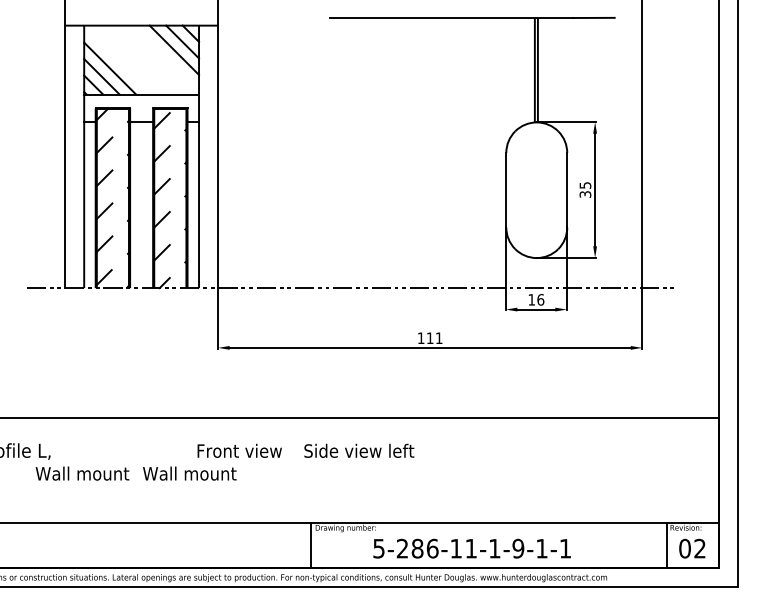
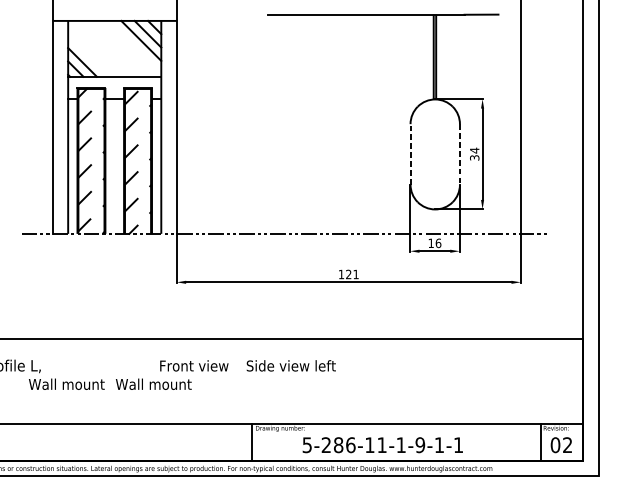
line: (110, 68) -> (89, 55), removed
text: (585, 185) -> (474, 150), 35 -> 34
line: (506, 189) -> (410, 153), solid -> dashed
line: (567, 190) -> (460, 154), solid -> dashed
text: (429, 337) -> (348, 273), 111 -> 121

